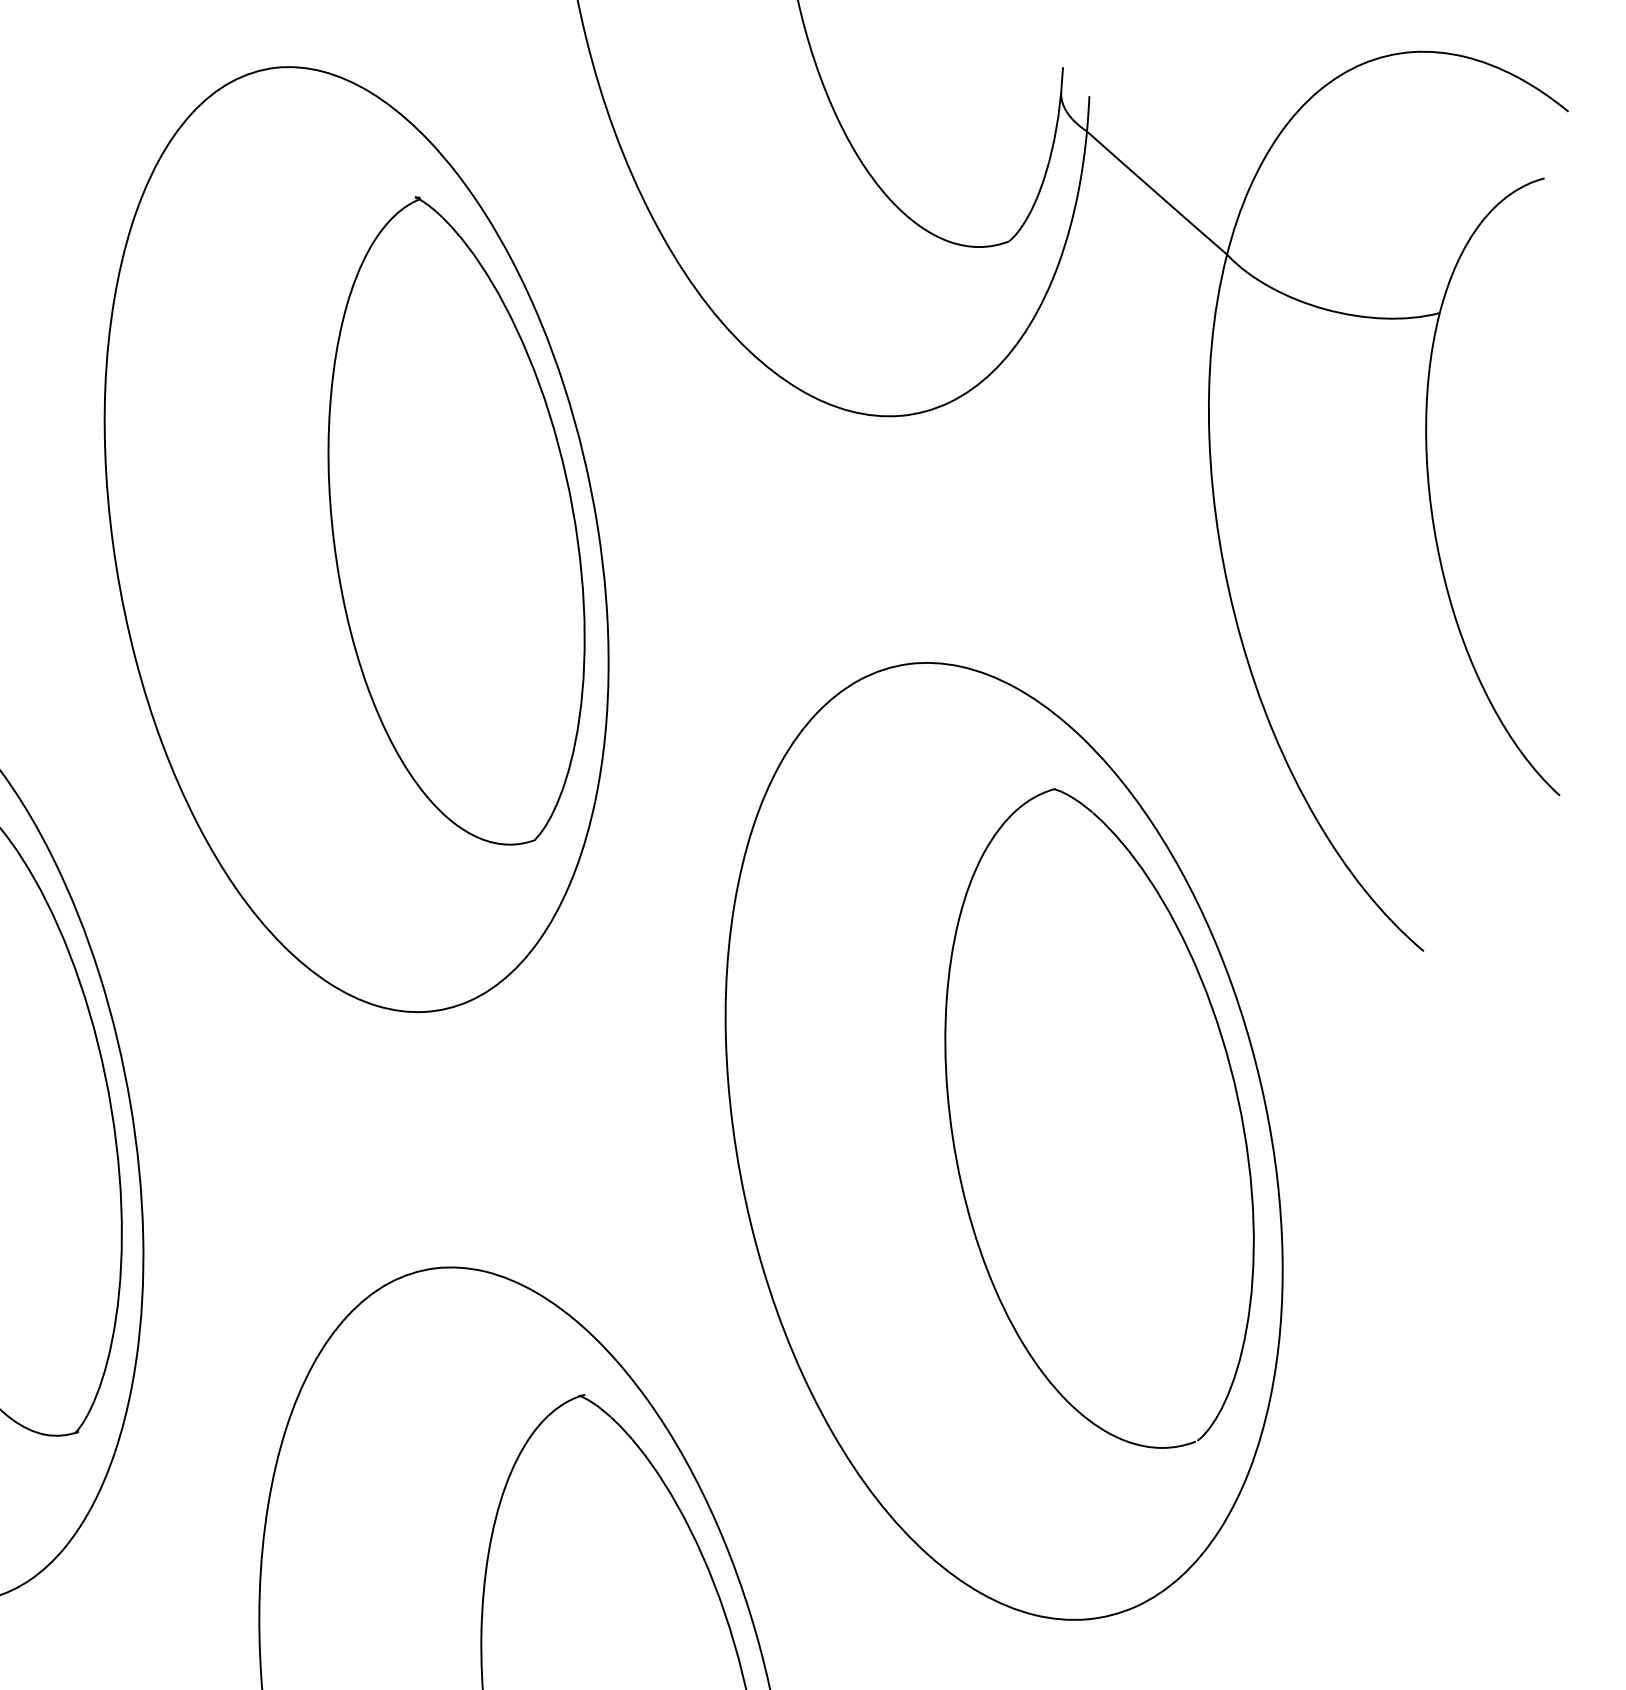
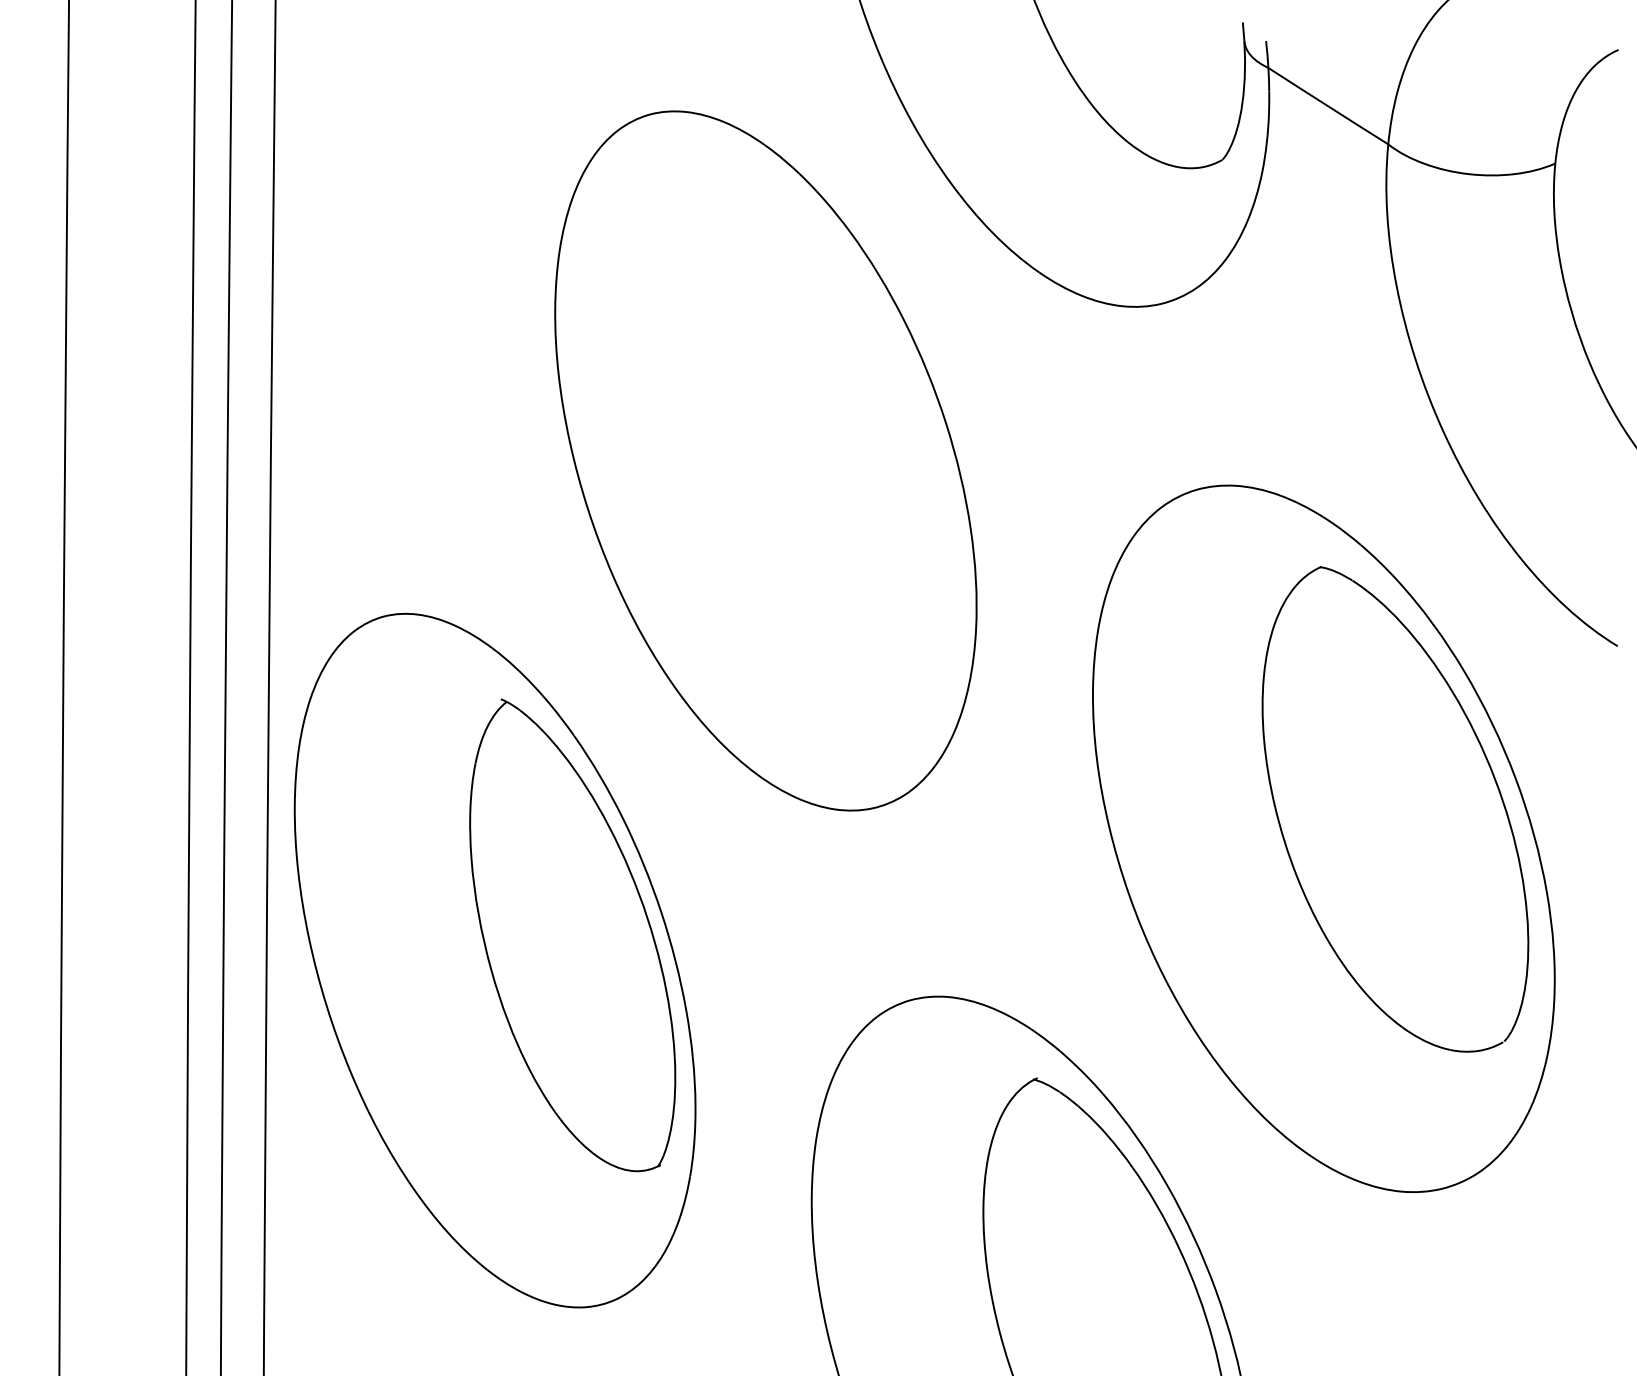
part: (460, 519) -> (841, 433), removed

